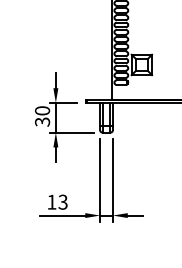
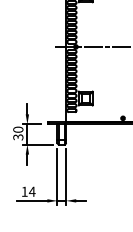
text: (61, 201) -> (31, 191), 13 -> 14

